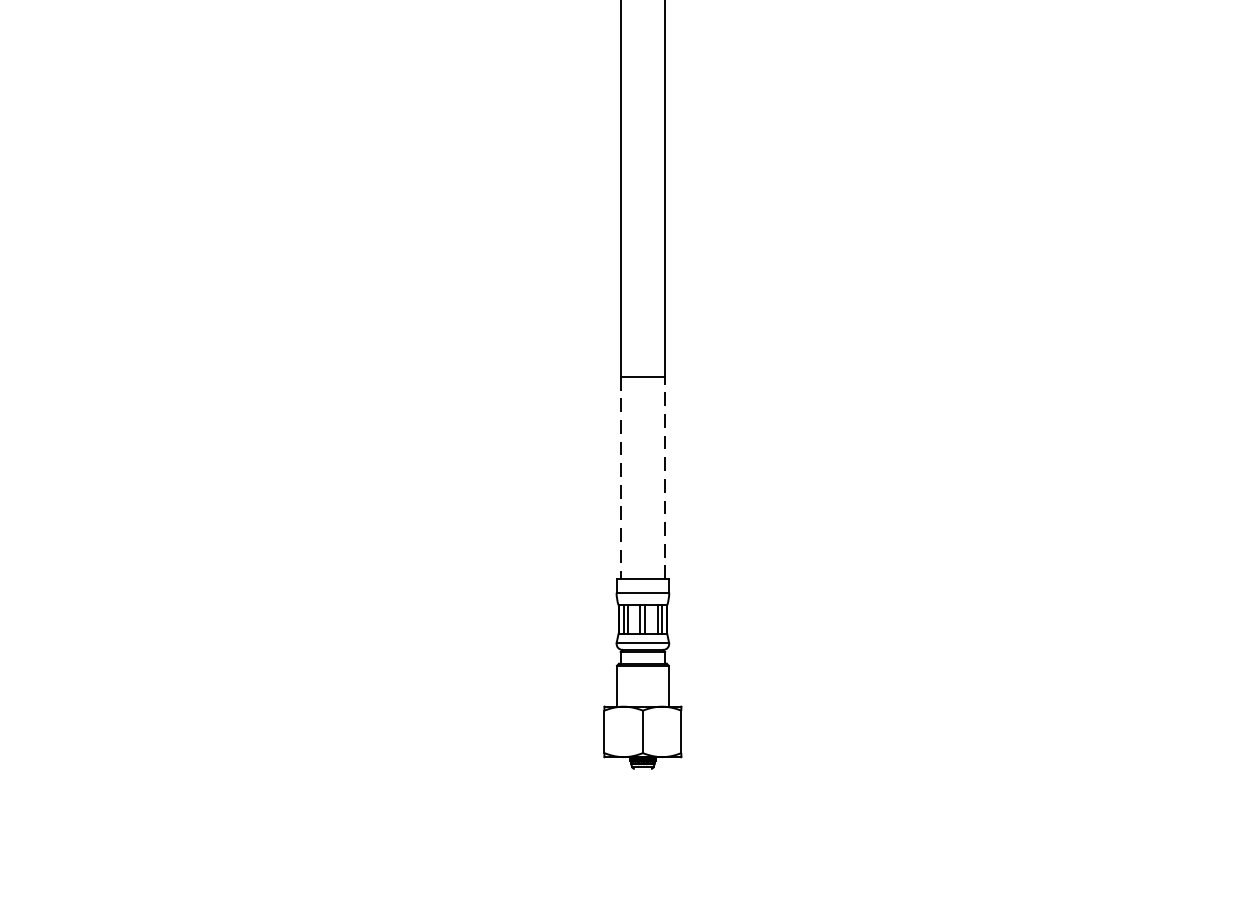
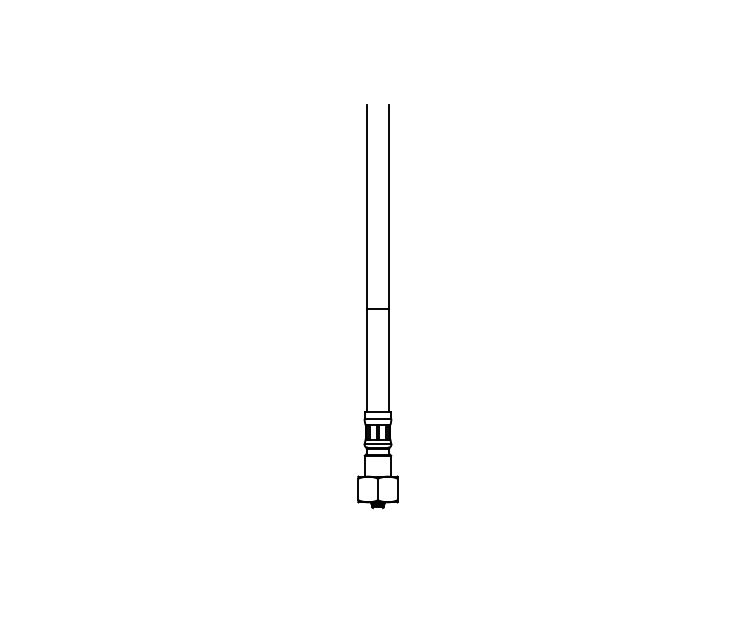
line: (665, 476) -> (389, 359), dashed -> solid
line: (620, 478) -> (366, 360), dashed -> solid

